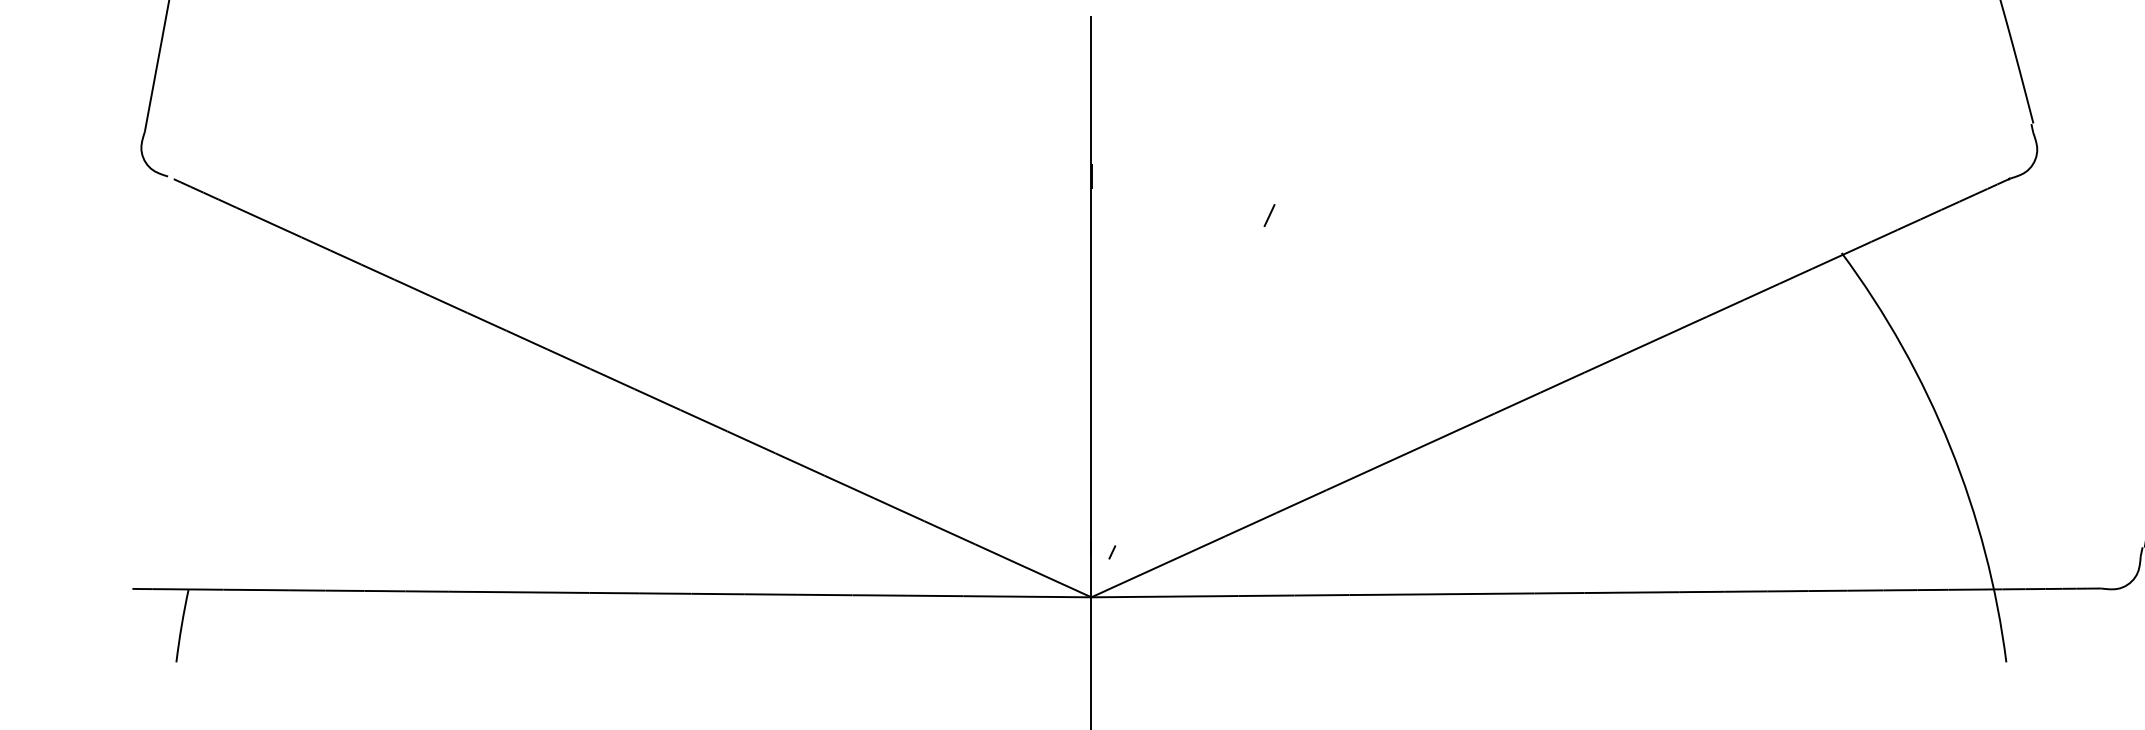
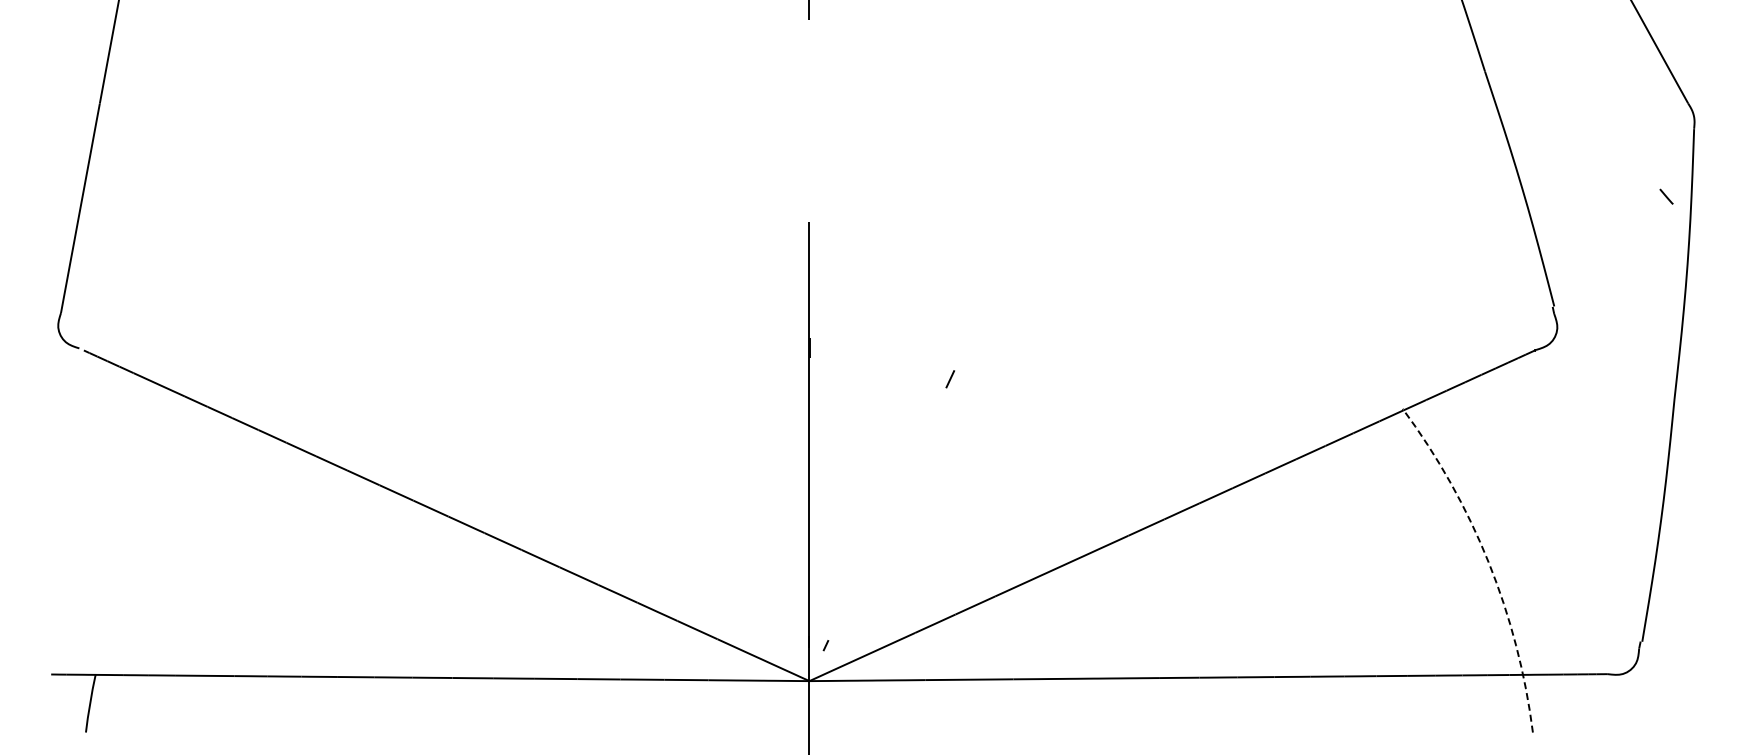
arc: (1950, 447) -> (1488, 562), solid -> dashed

